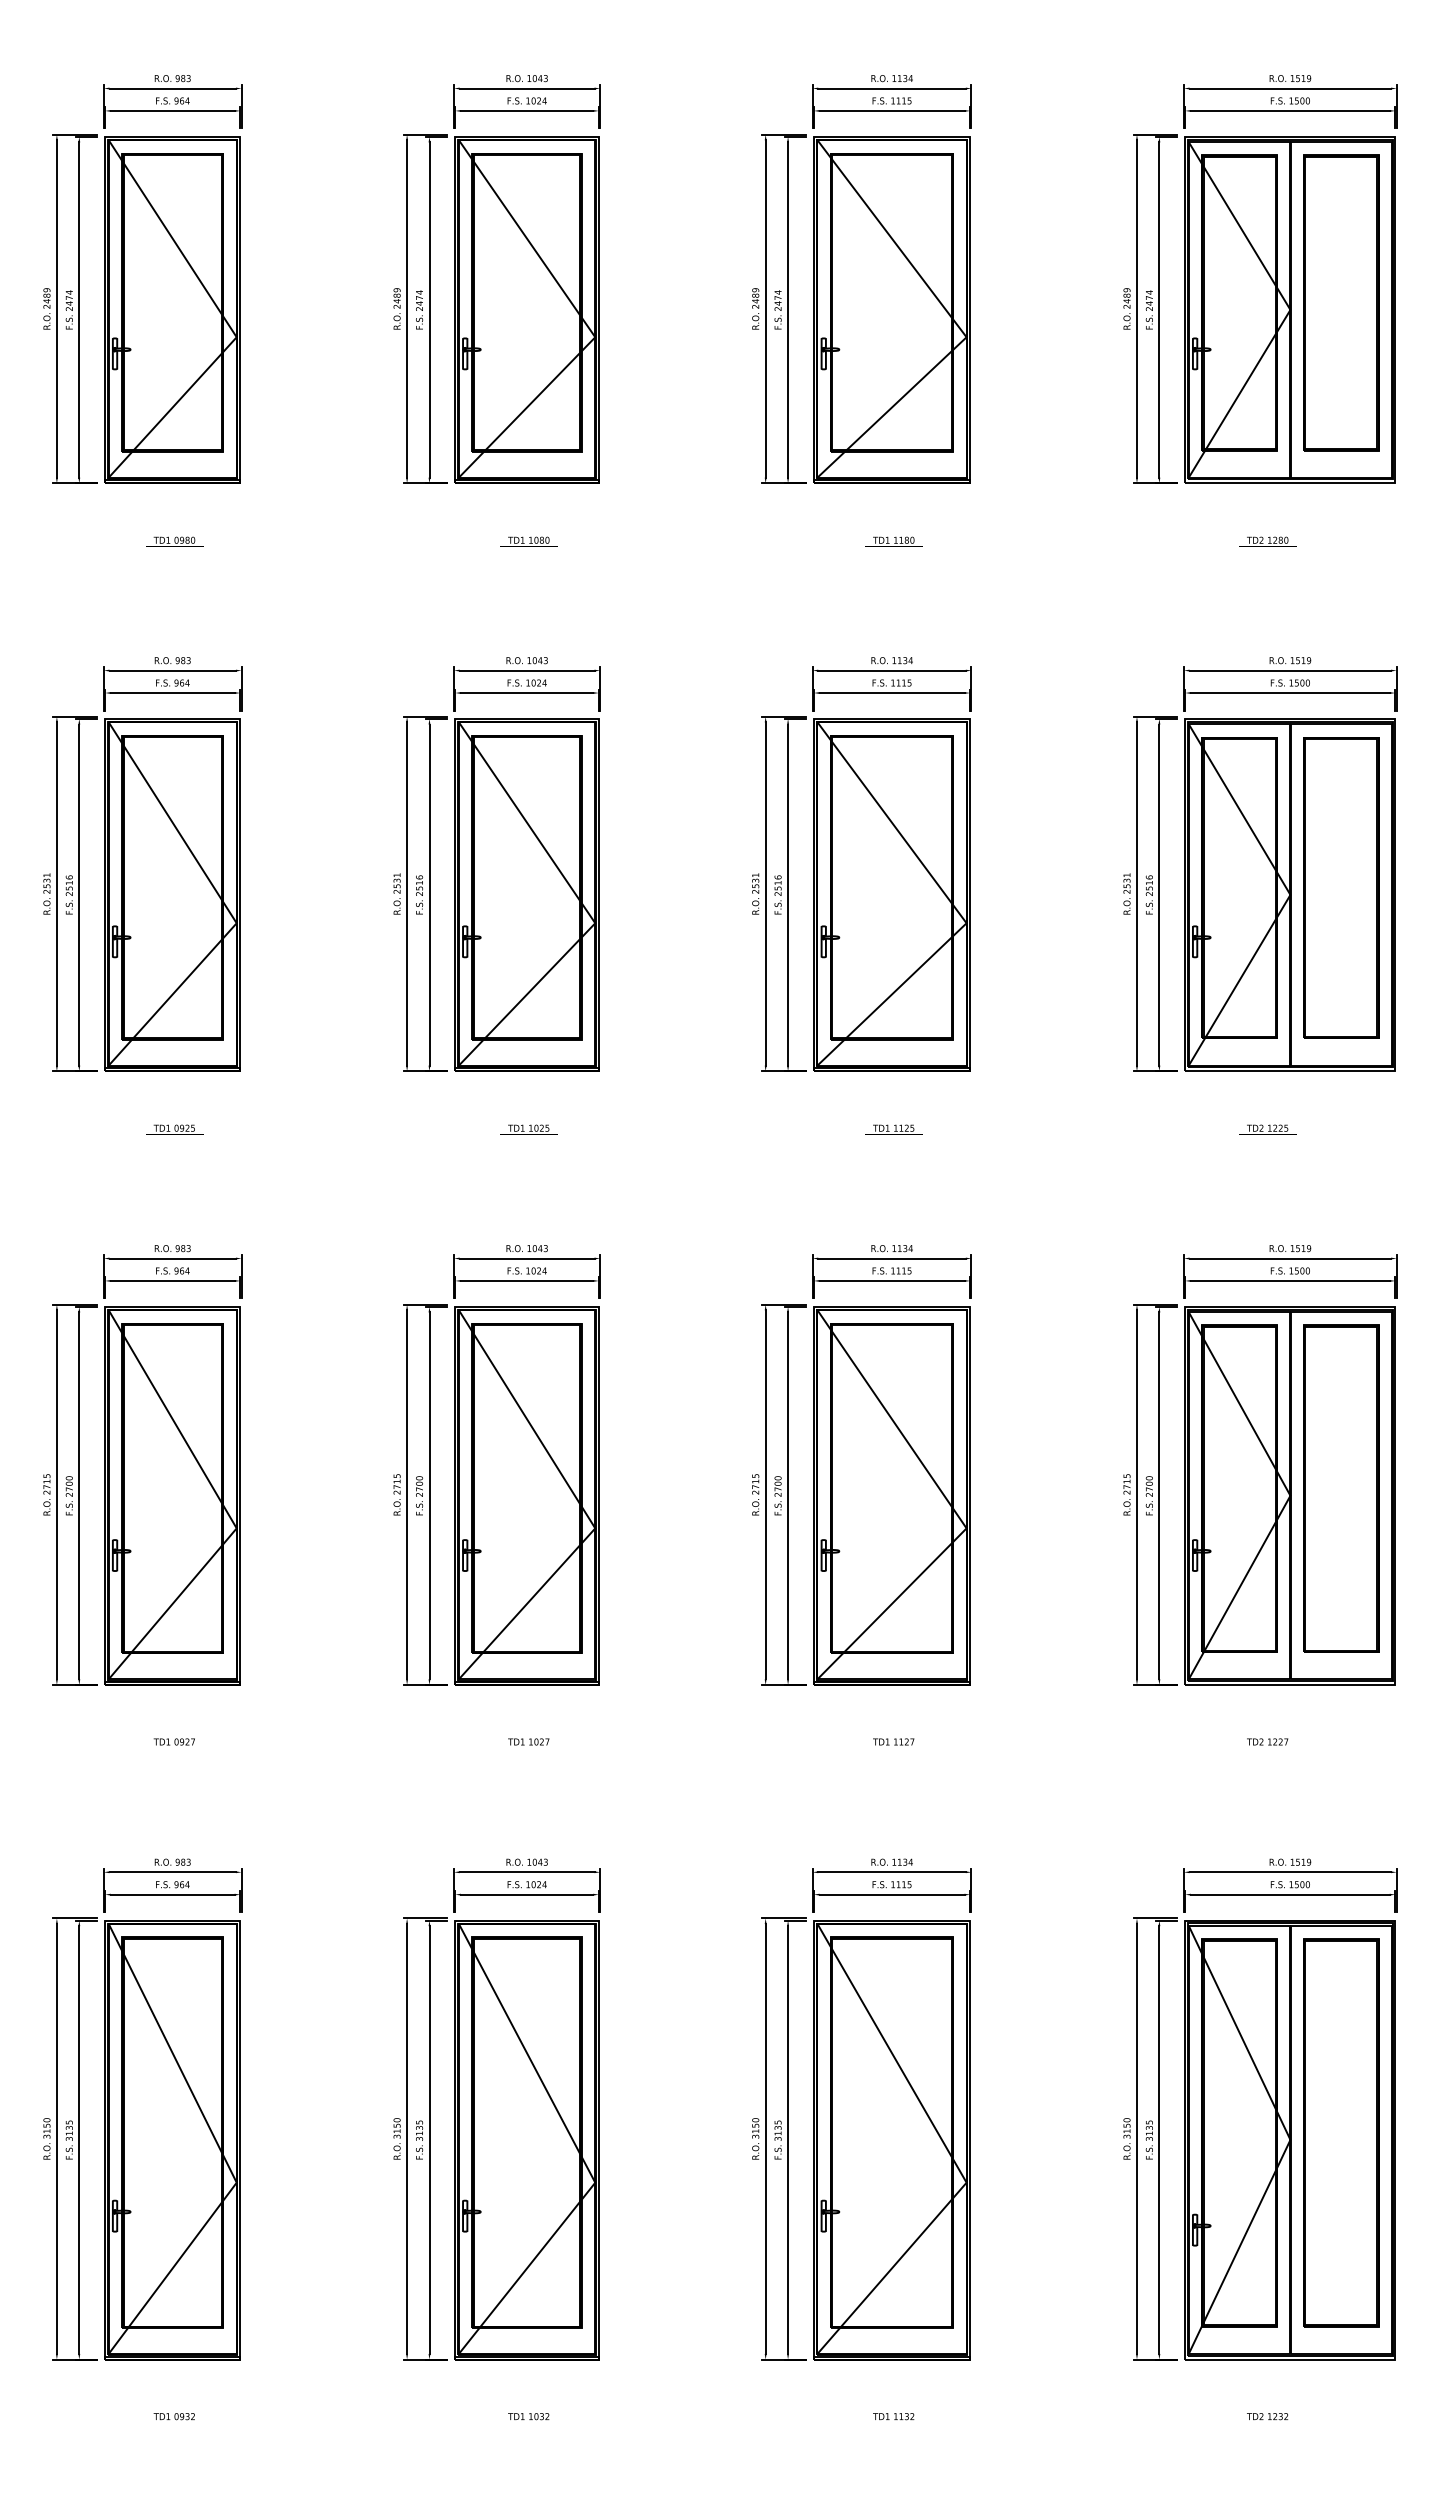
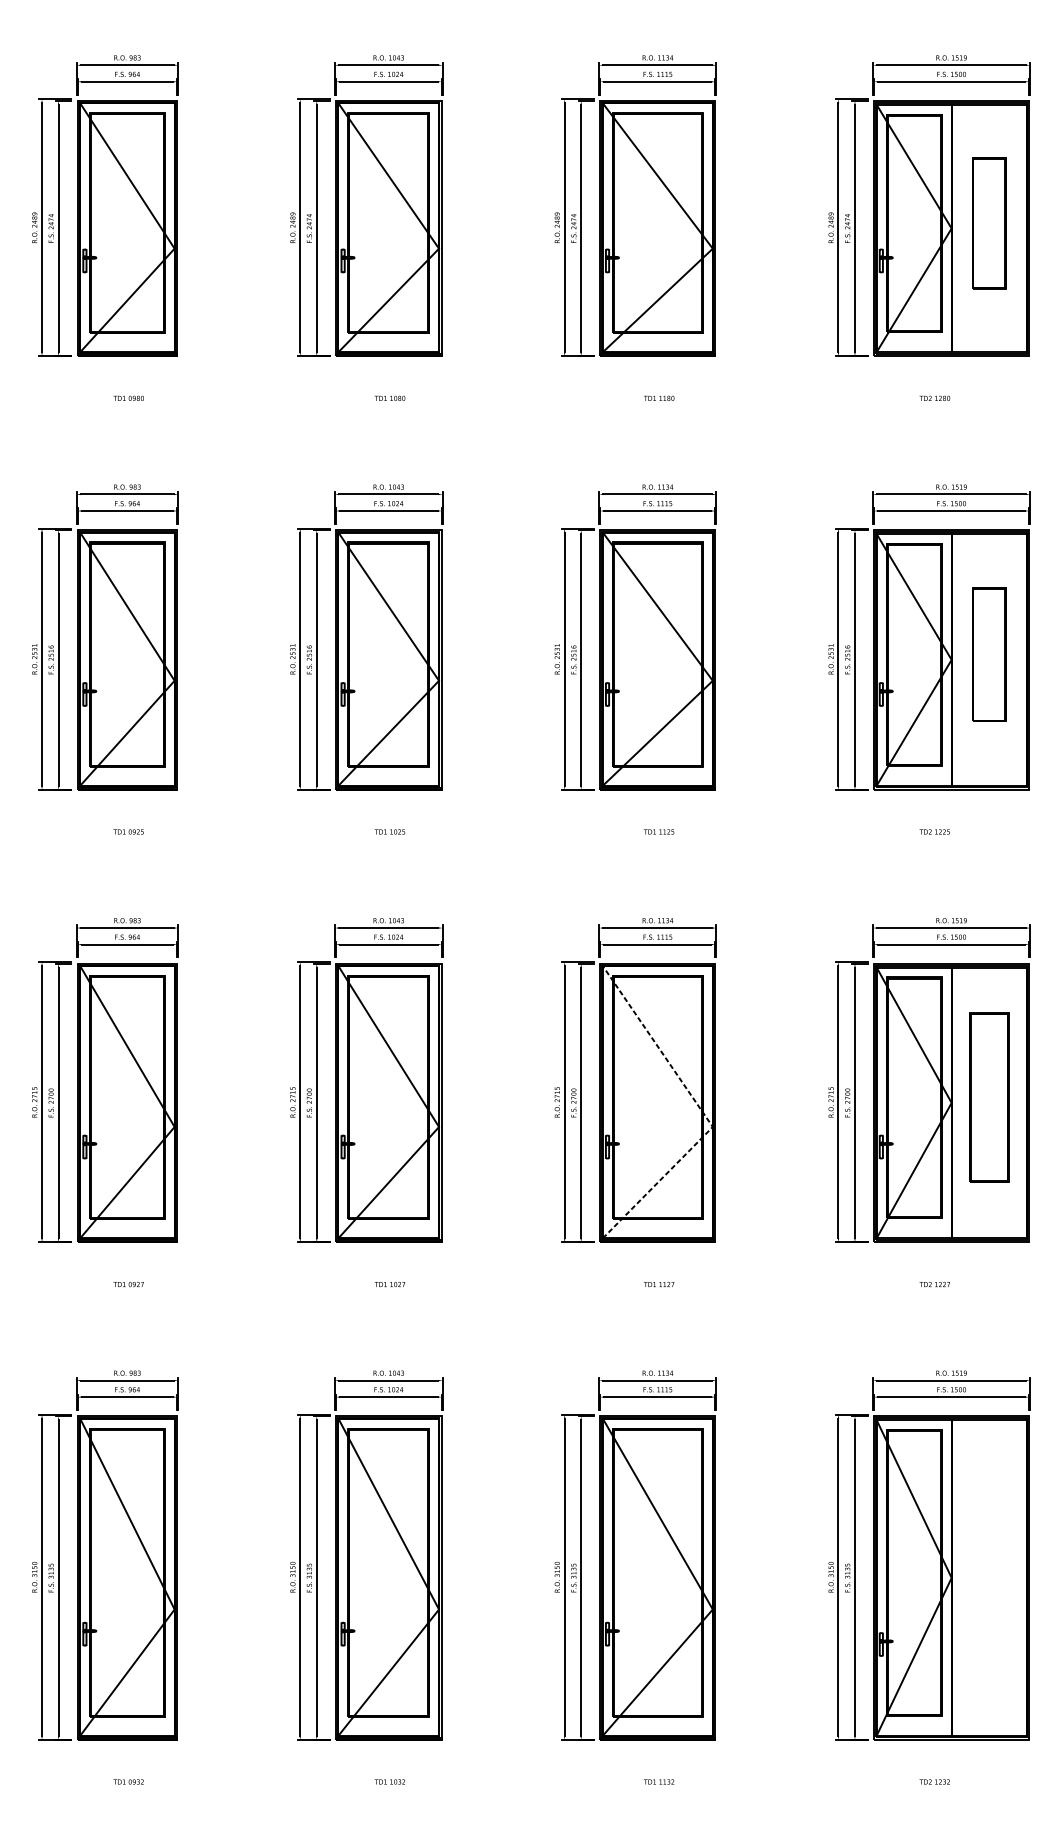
part: (1341, 302) -> (989, 223), size x0.6
part: (1341, 887) -> (989, 654), size x0.6
part: (1341, 1488) -> (989, 1097), size x0.7
line: (951, 1506) -> (701, 1110), solid -> dashed
part: (1341, 2132) -> (989, 1572), removed

